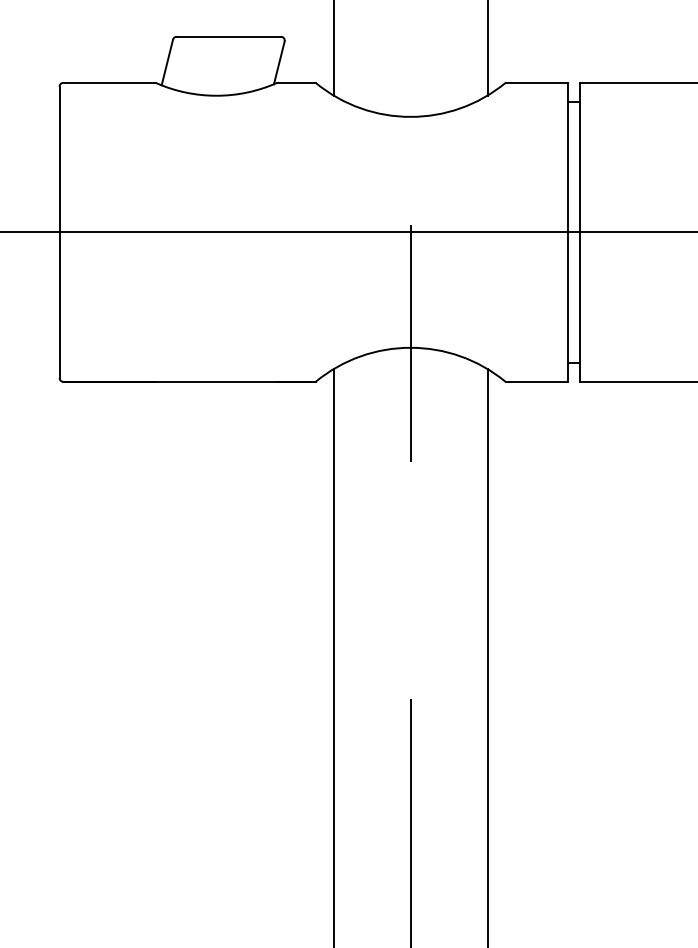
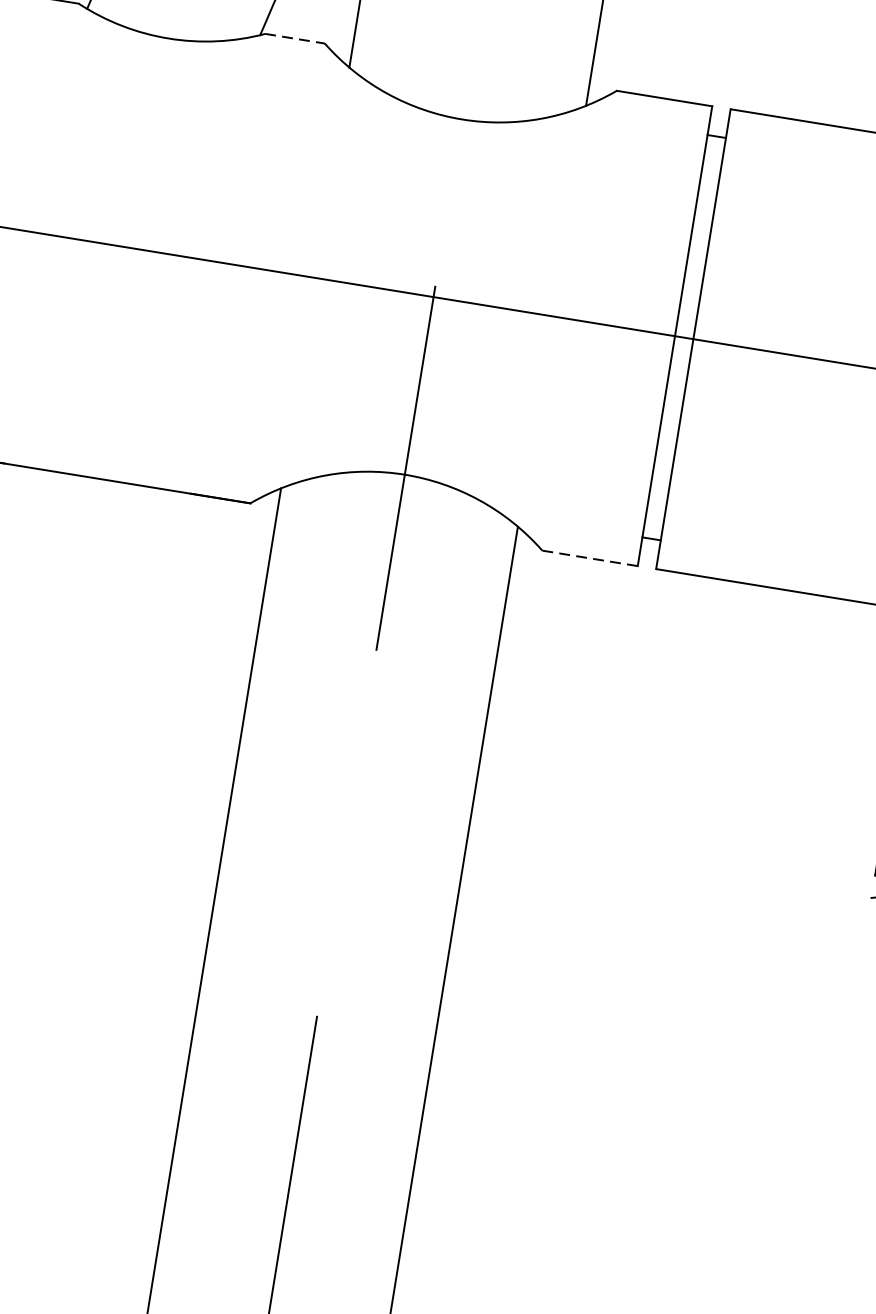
line: (296, 82) -> (295, 38), solid -> dashed
line: (537, 381) -> (591, 558), solid -> dashed

